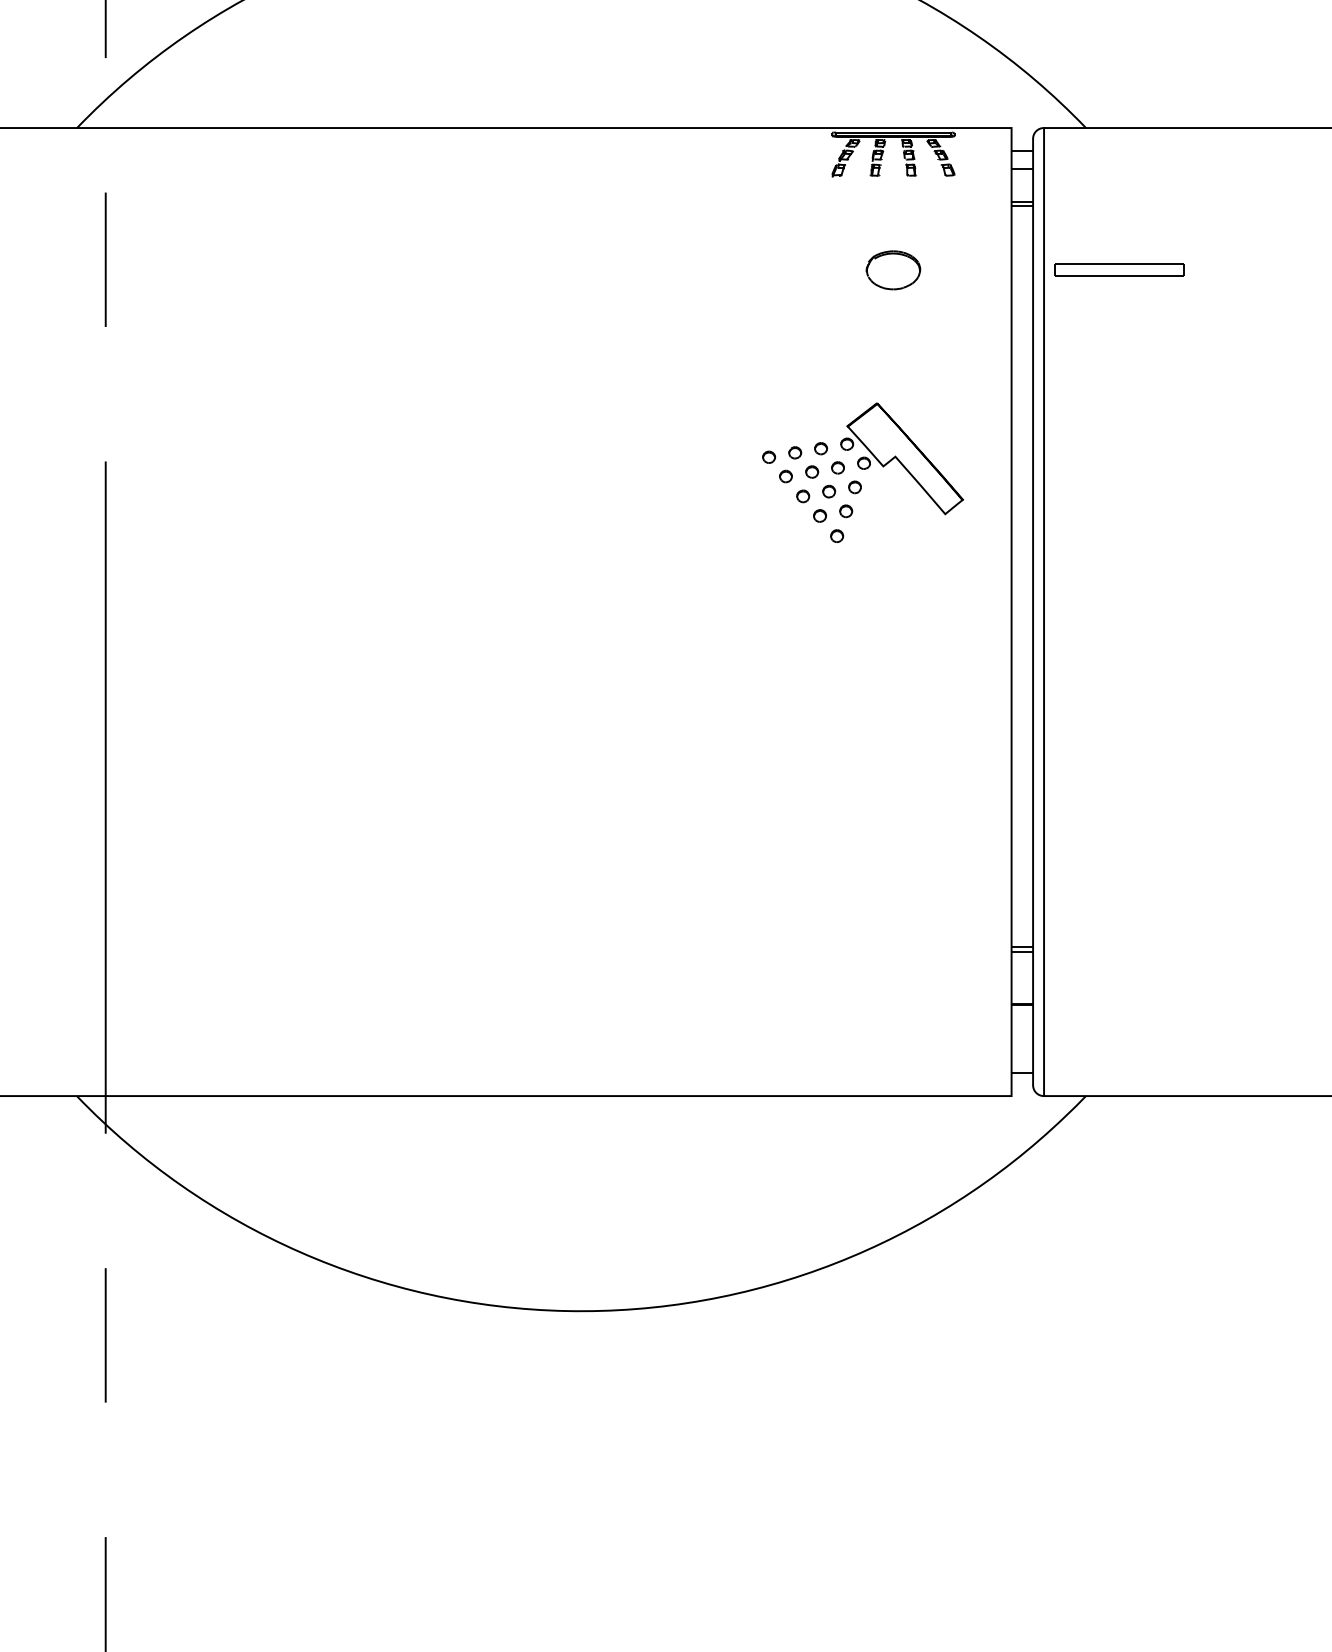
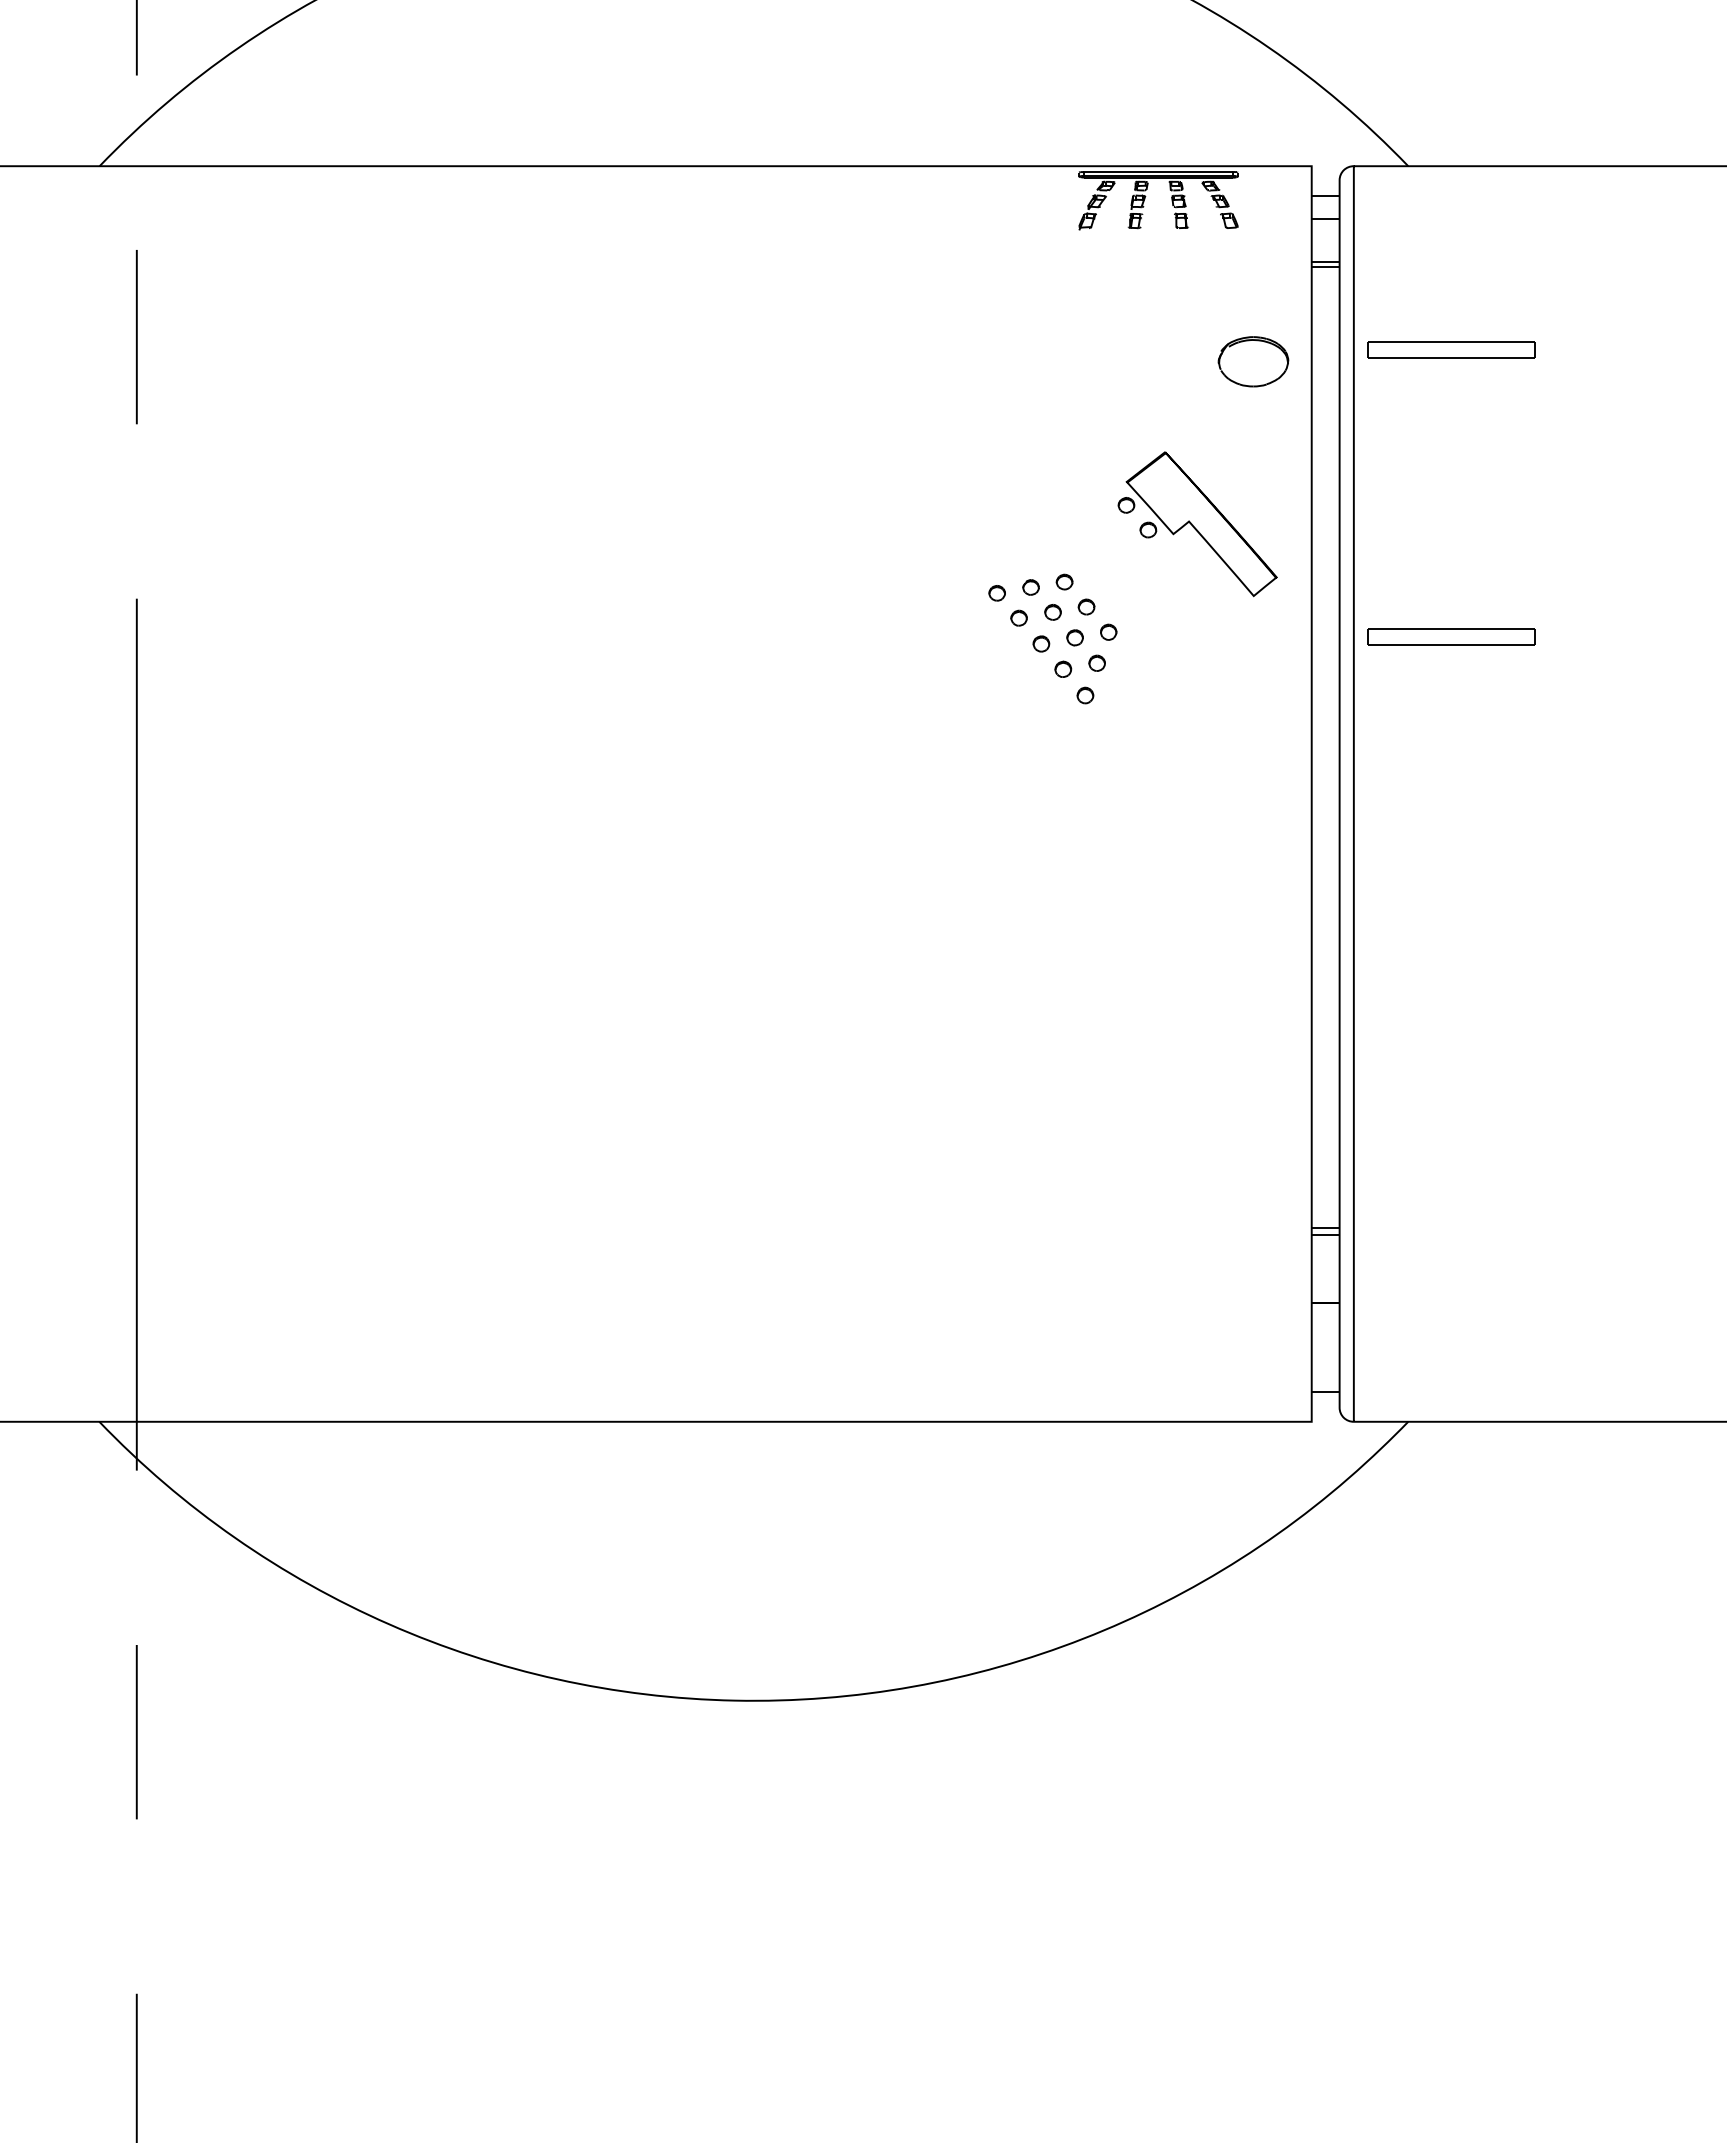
part: (893, 270) -> (1253, 361), moved
part: (901, 459) -> (1197, 524), moved
part: (1119, 490) -> (1451, 636), added

